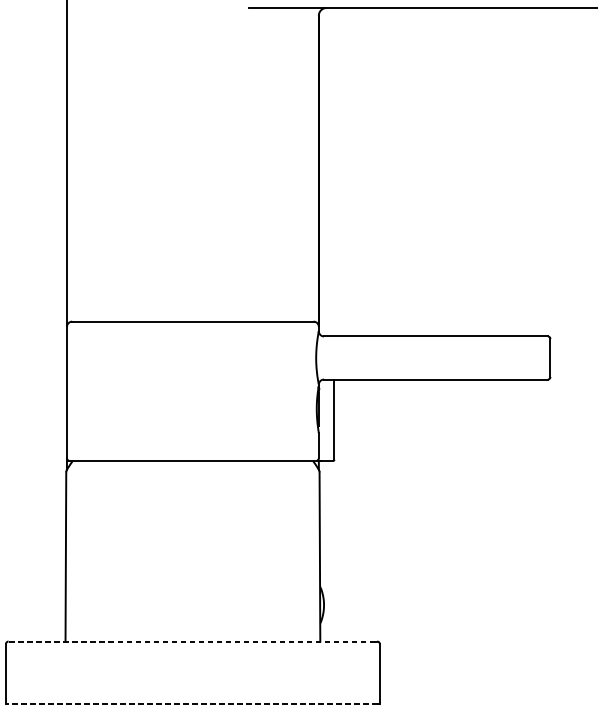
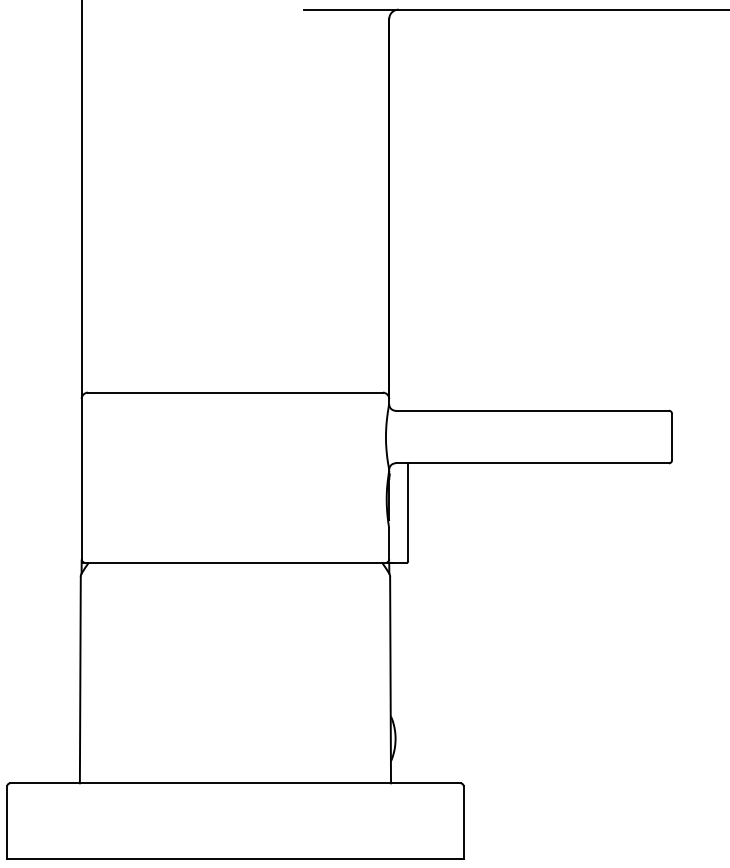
line: (191, 641) -> (233, 783), dashed -> solid
line: (191, 703) -> (233, 859), dashed -> solid

